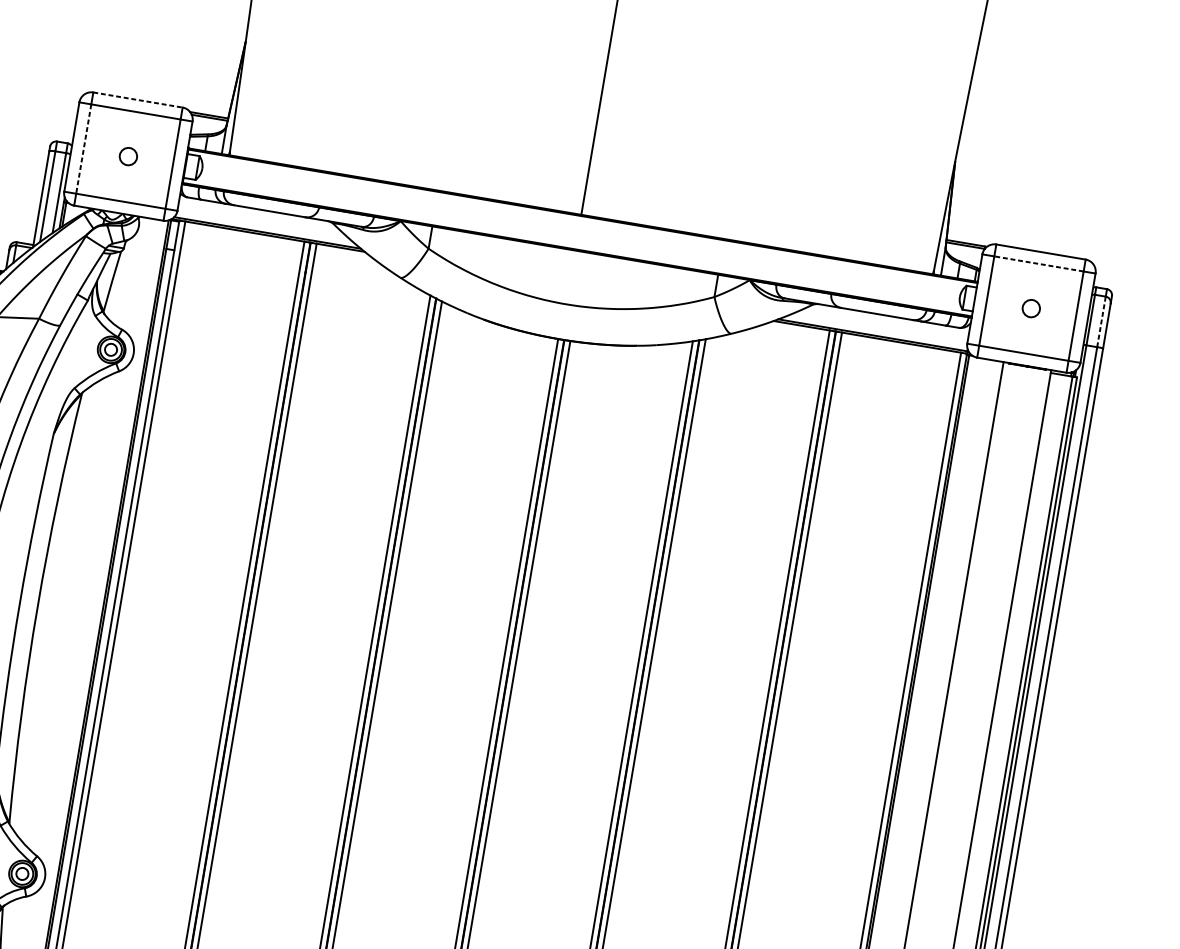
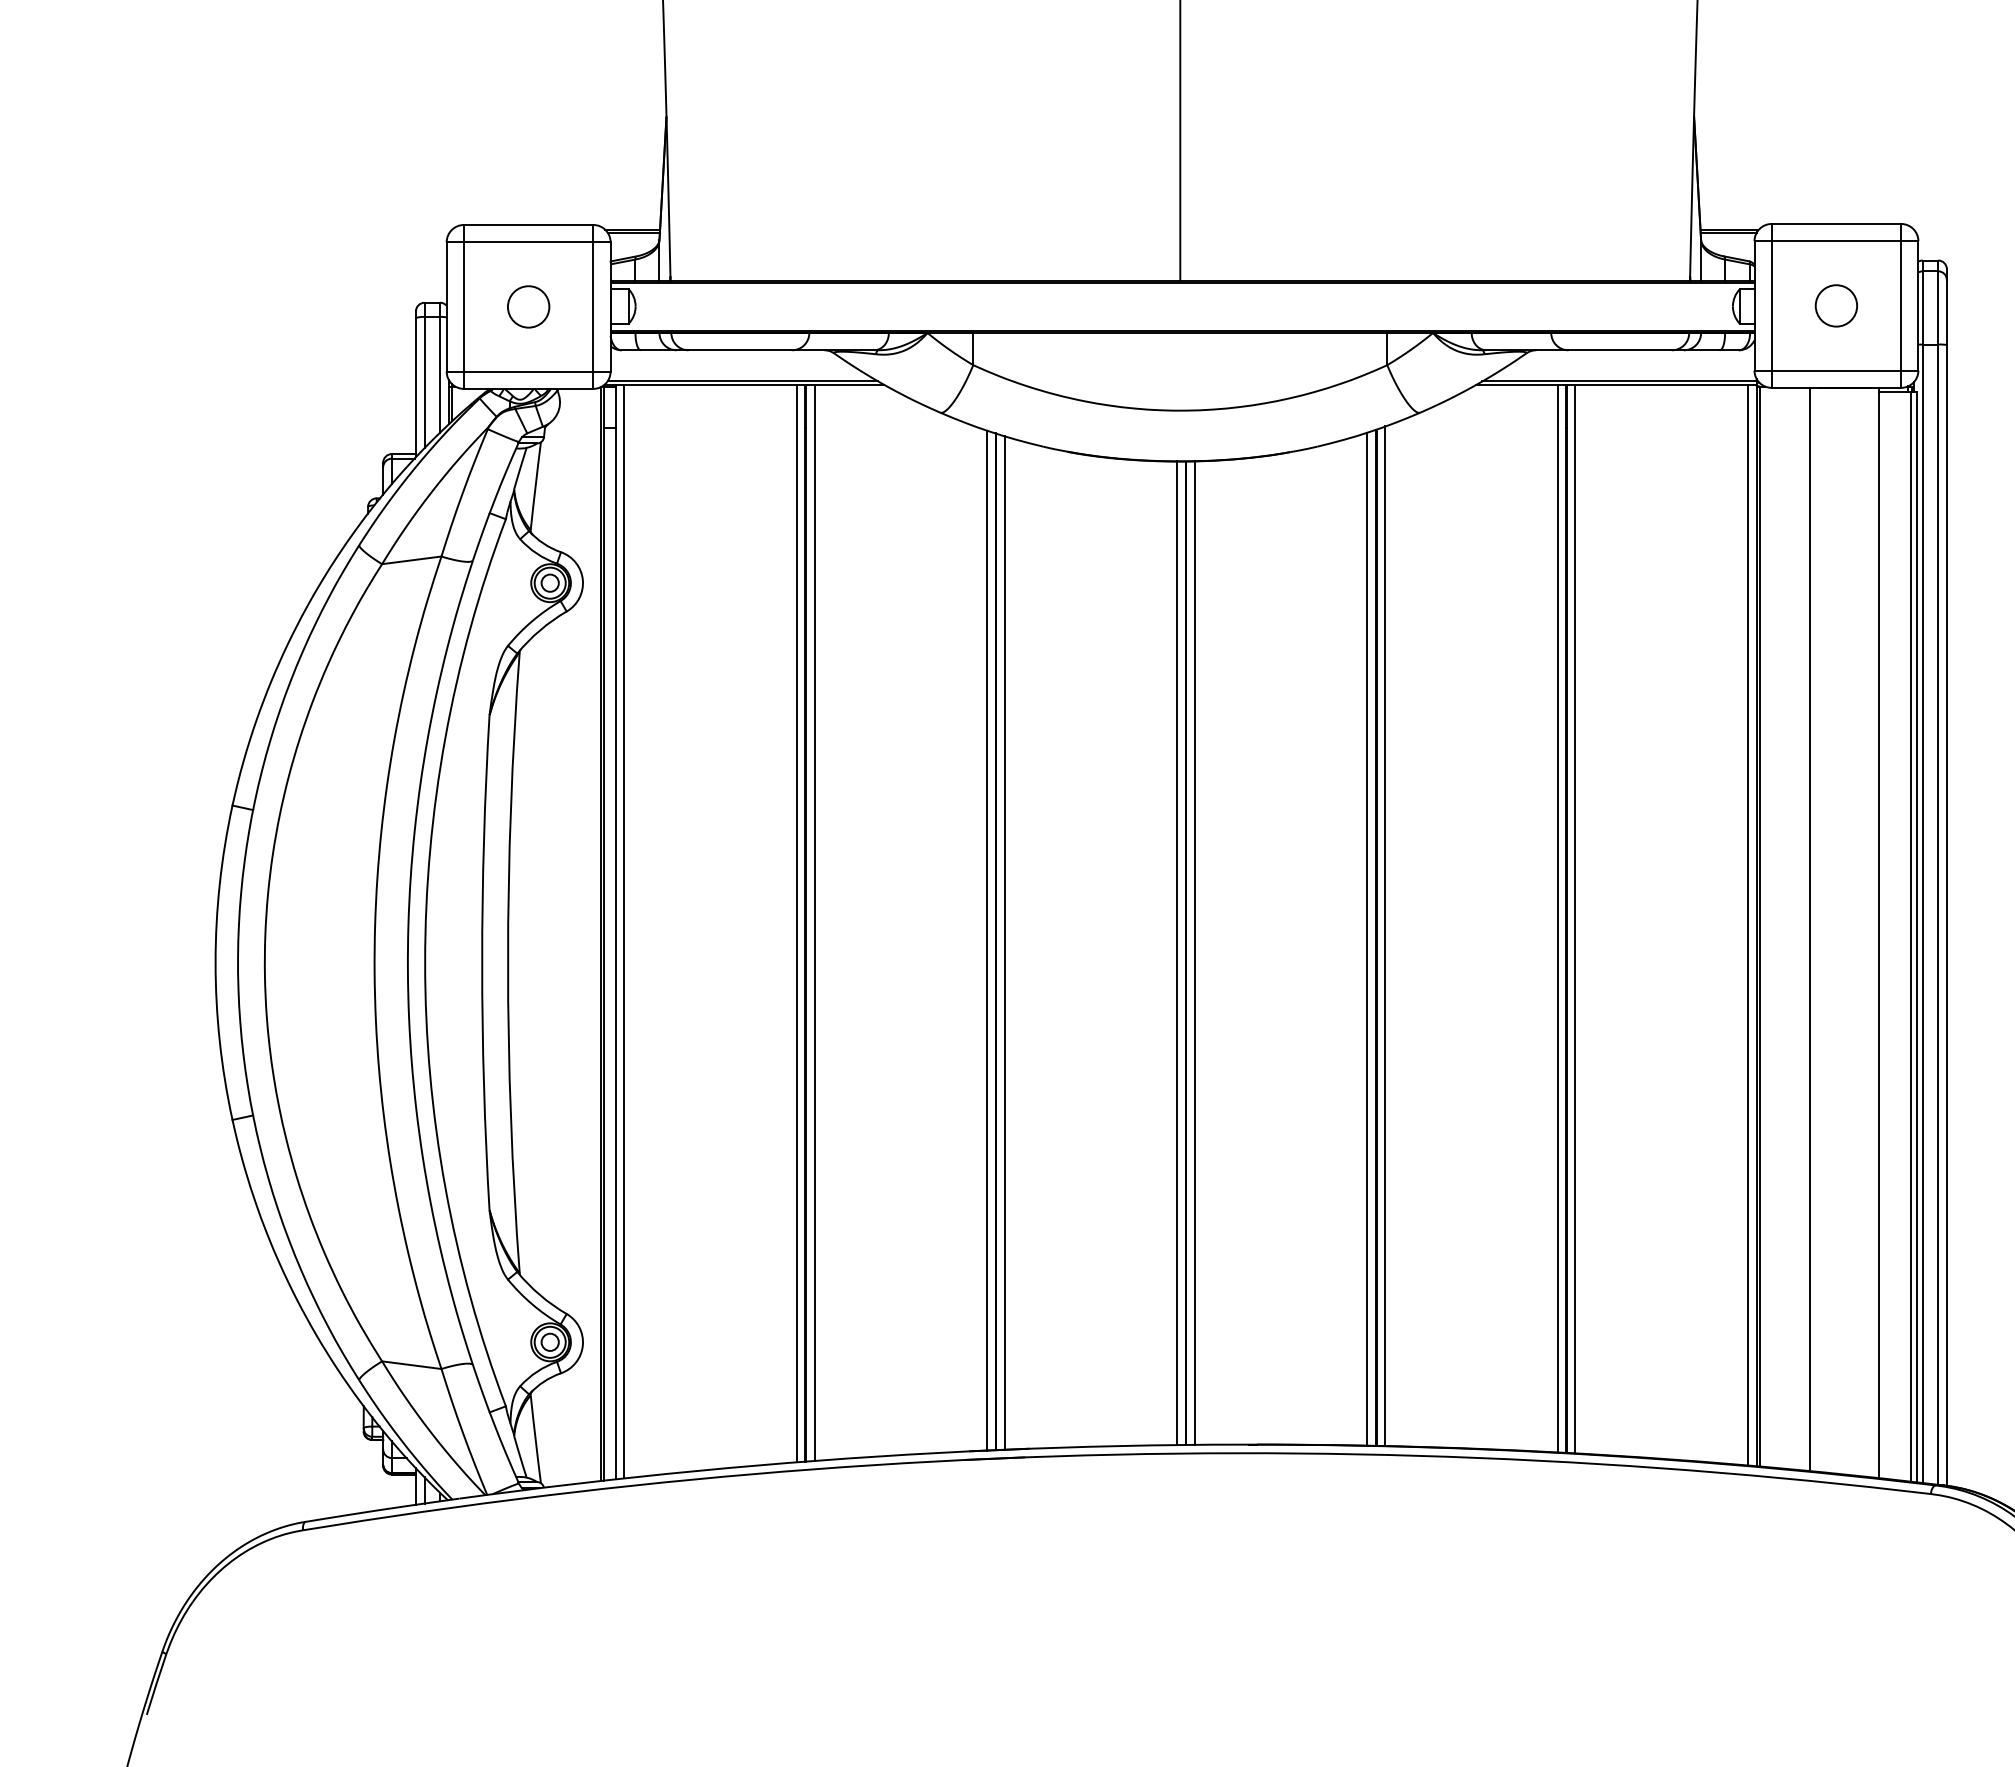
line: (137, 99) -> (528, 224), dashed -> solid
line: (83, 148) -> (463, 306), dashed -> solid
circle: (128, 156) -> (528, 306), size x1.67
line: (1039, 264) -> (1836, 241), dashed -> solid
circle: (1030, 308) -> (1835, 305), size x1.67
line: (1101, 321) -> (1938, 307), dashed -> solid

